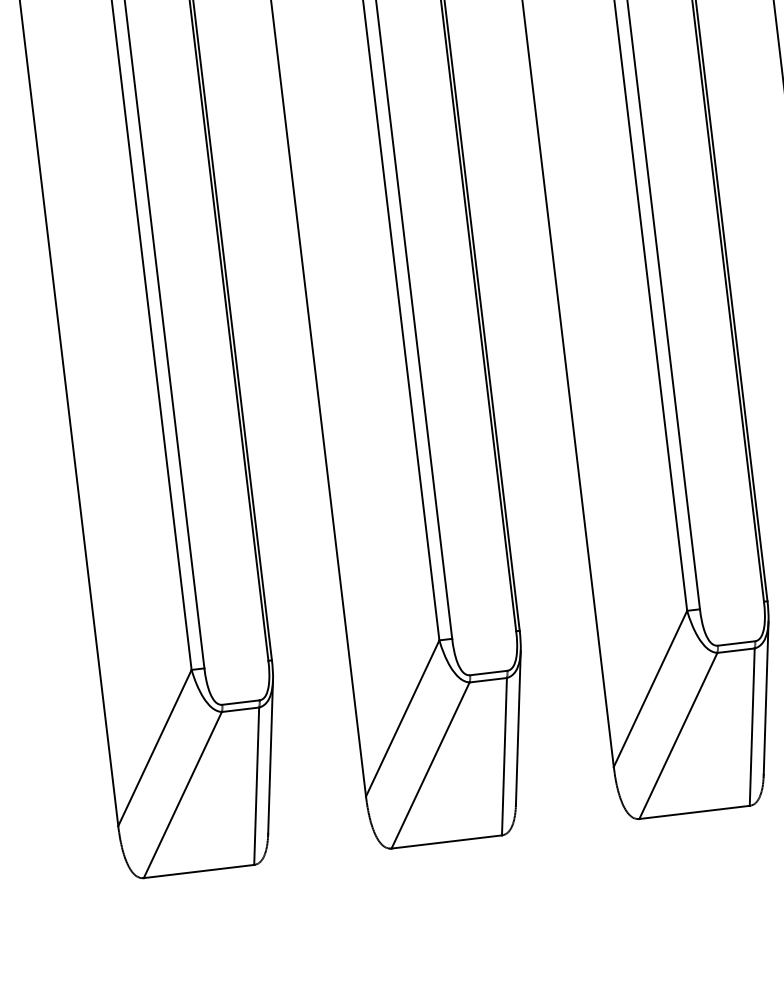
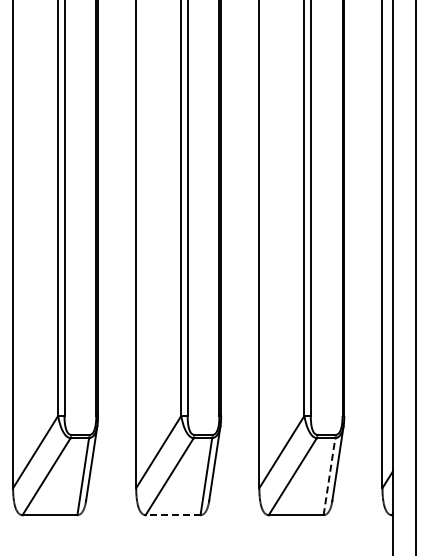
line: (752, 726) -> (329, 476), solid -> dashed
line: (445, 842) -> (172, 515), solid -> dashed

